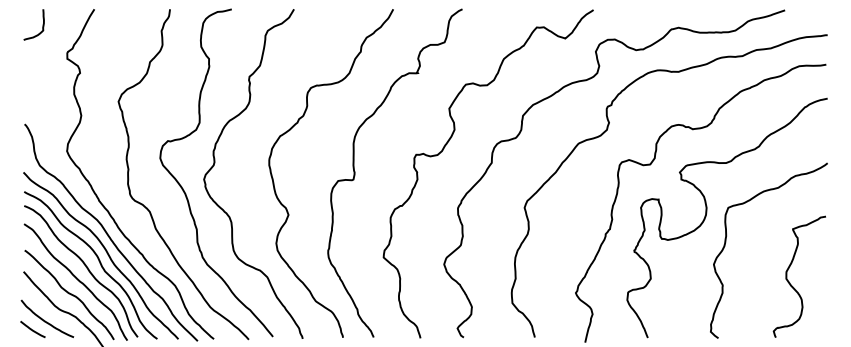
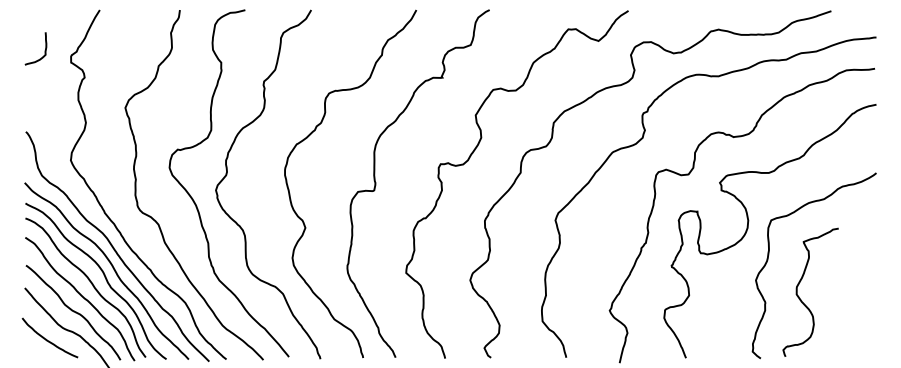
curve: (42, 24) -> (44, 48), moved
curve: (790, 282) -> (801, 298), moved
curve: (31, 328) -> (33, 348), removed

